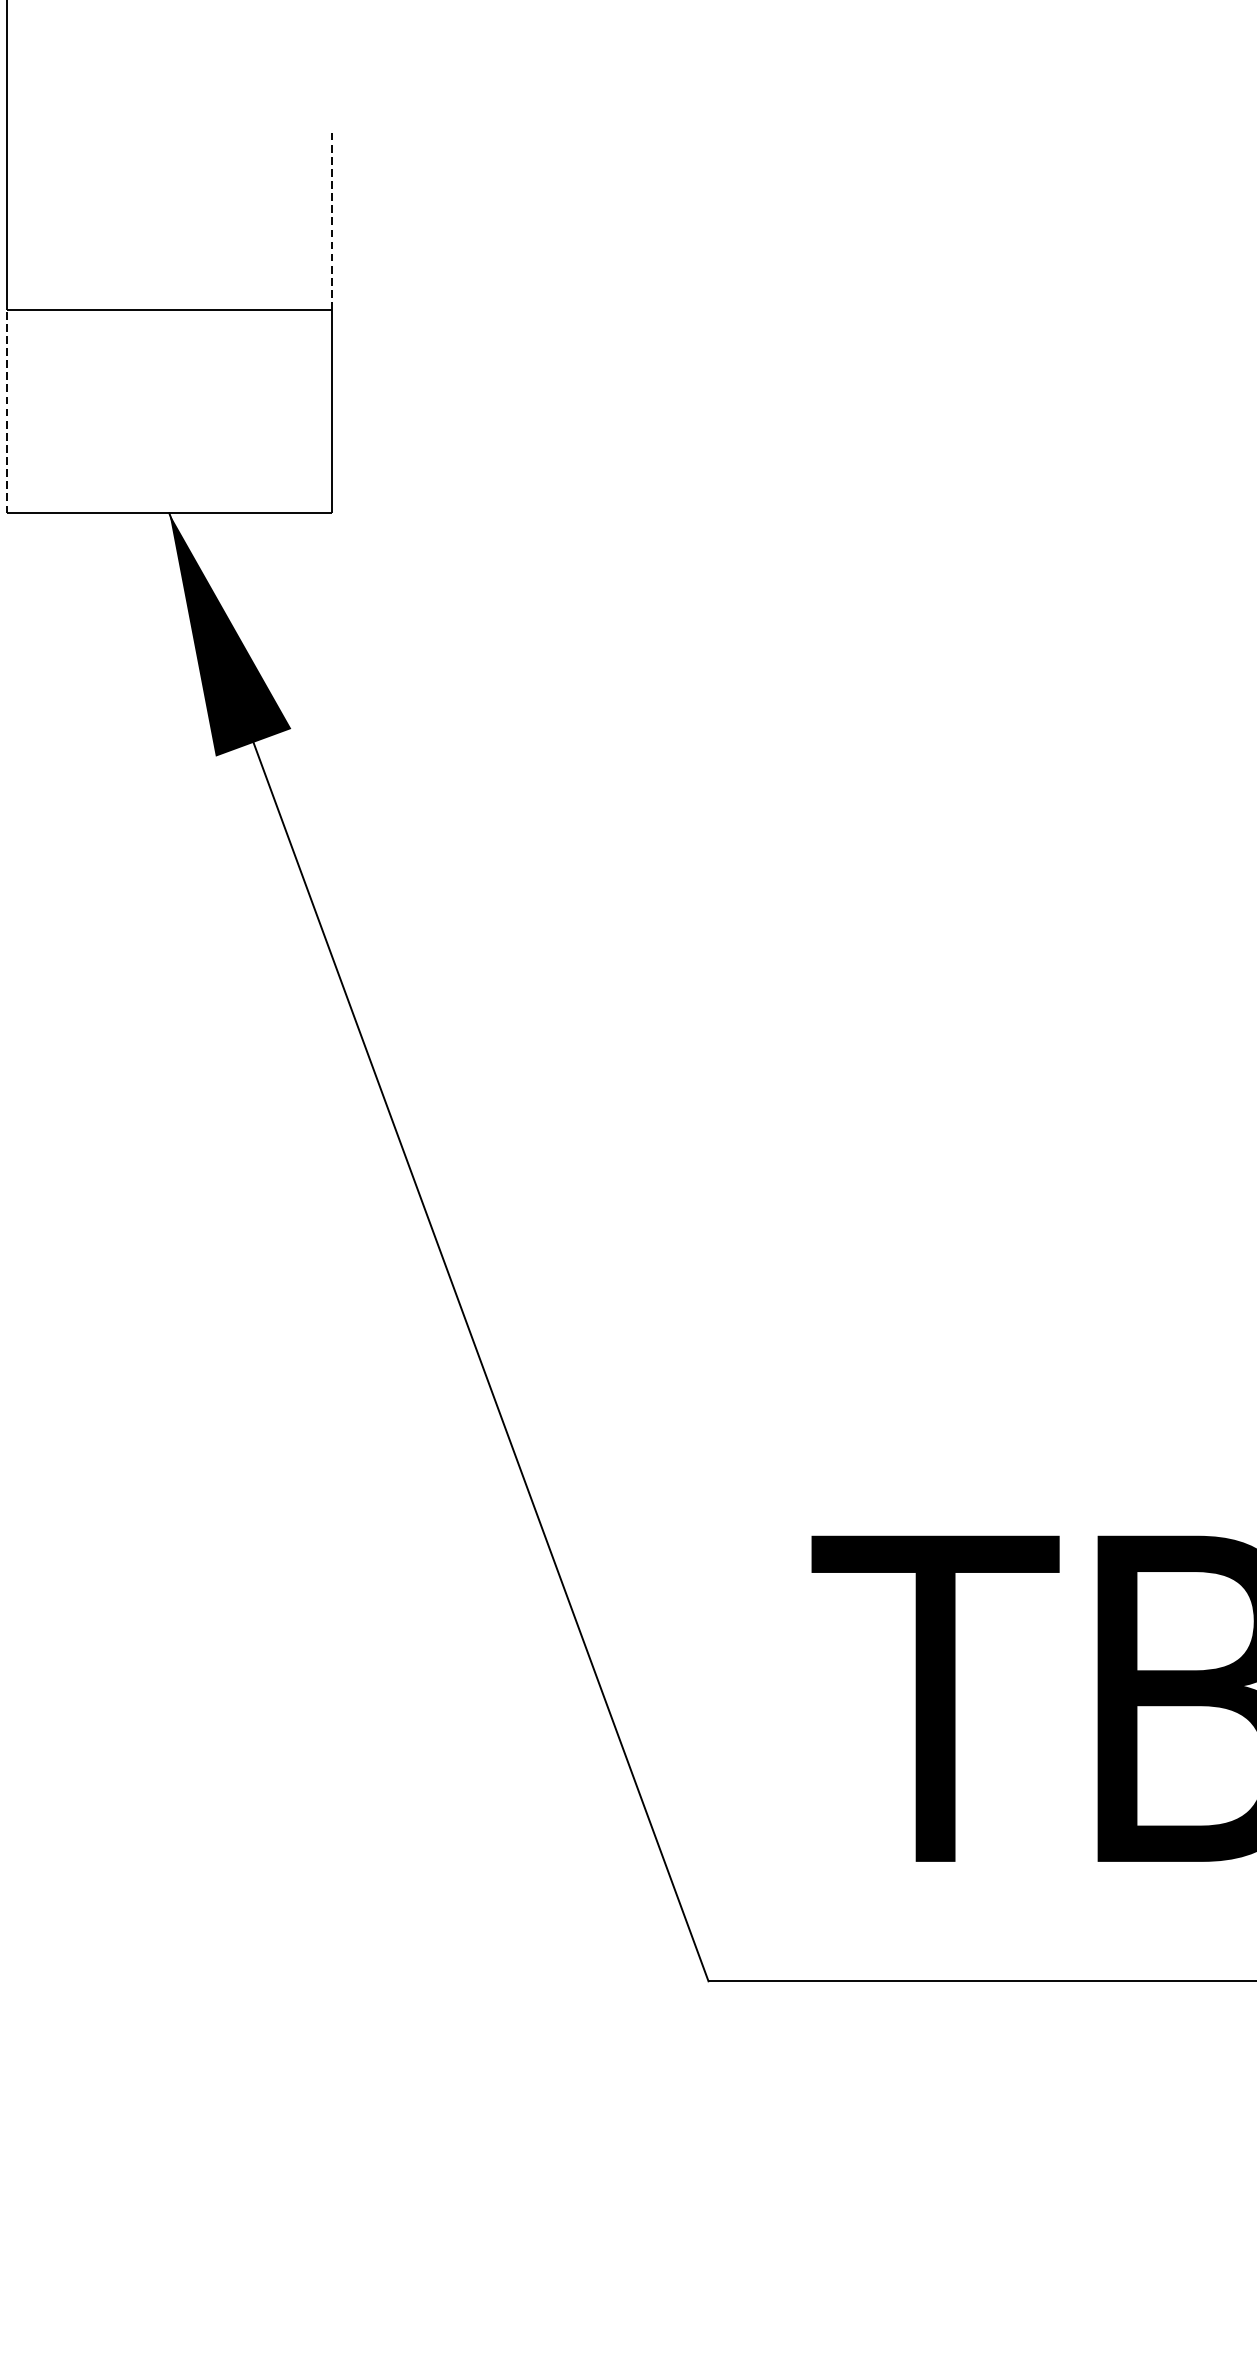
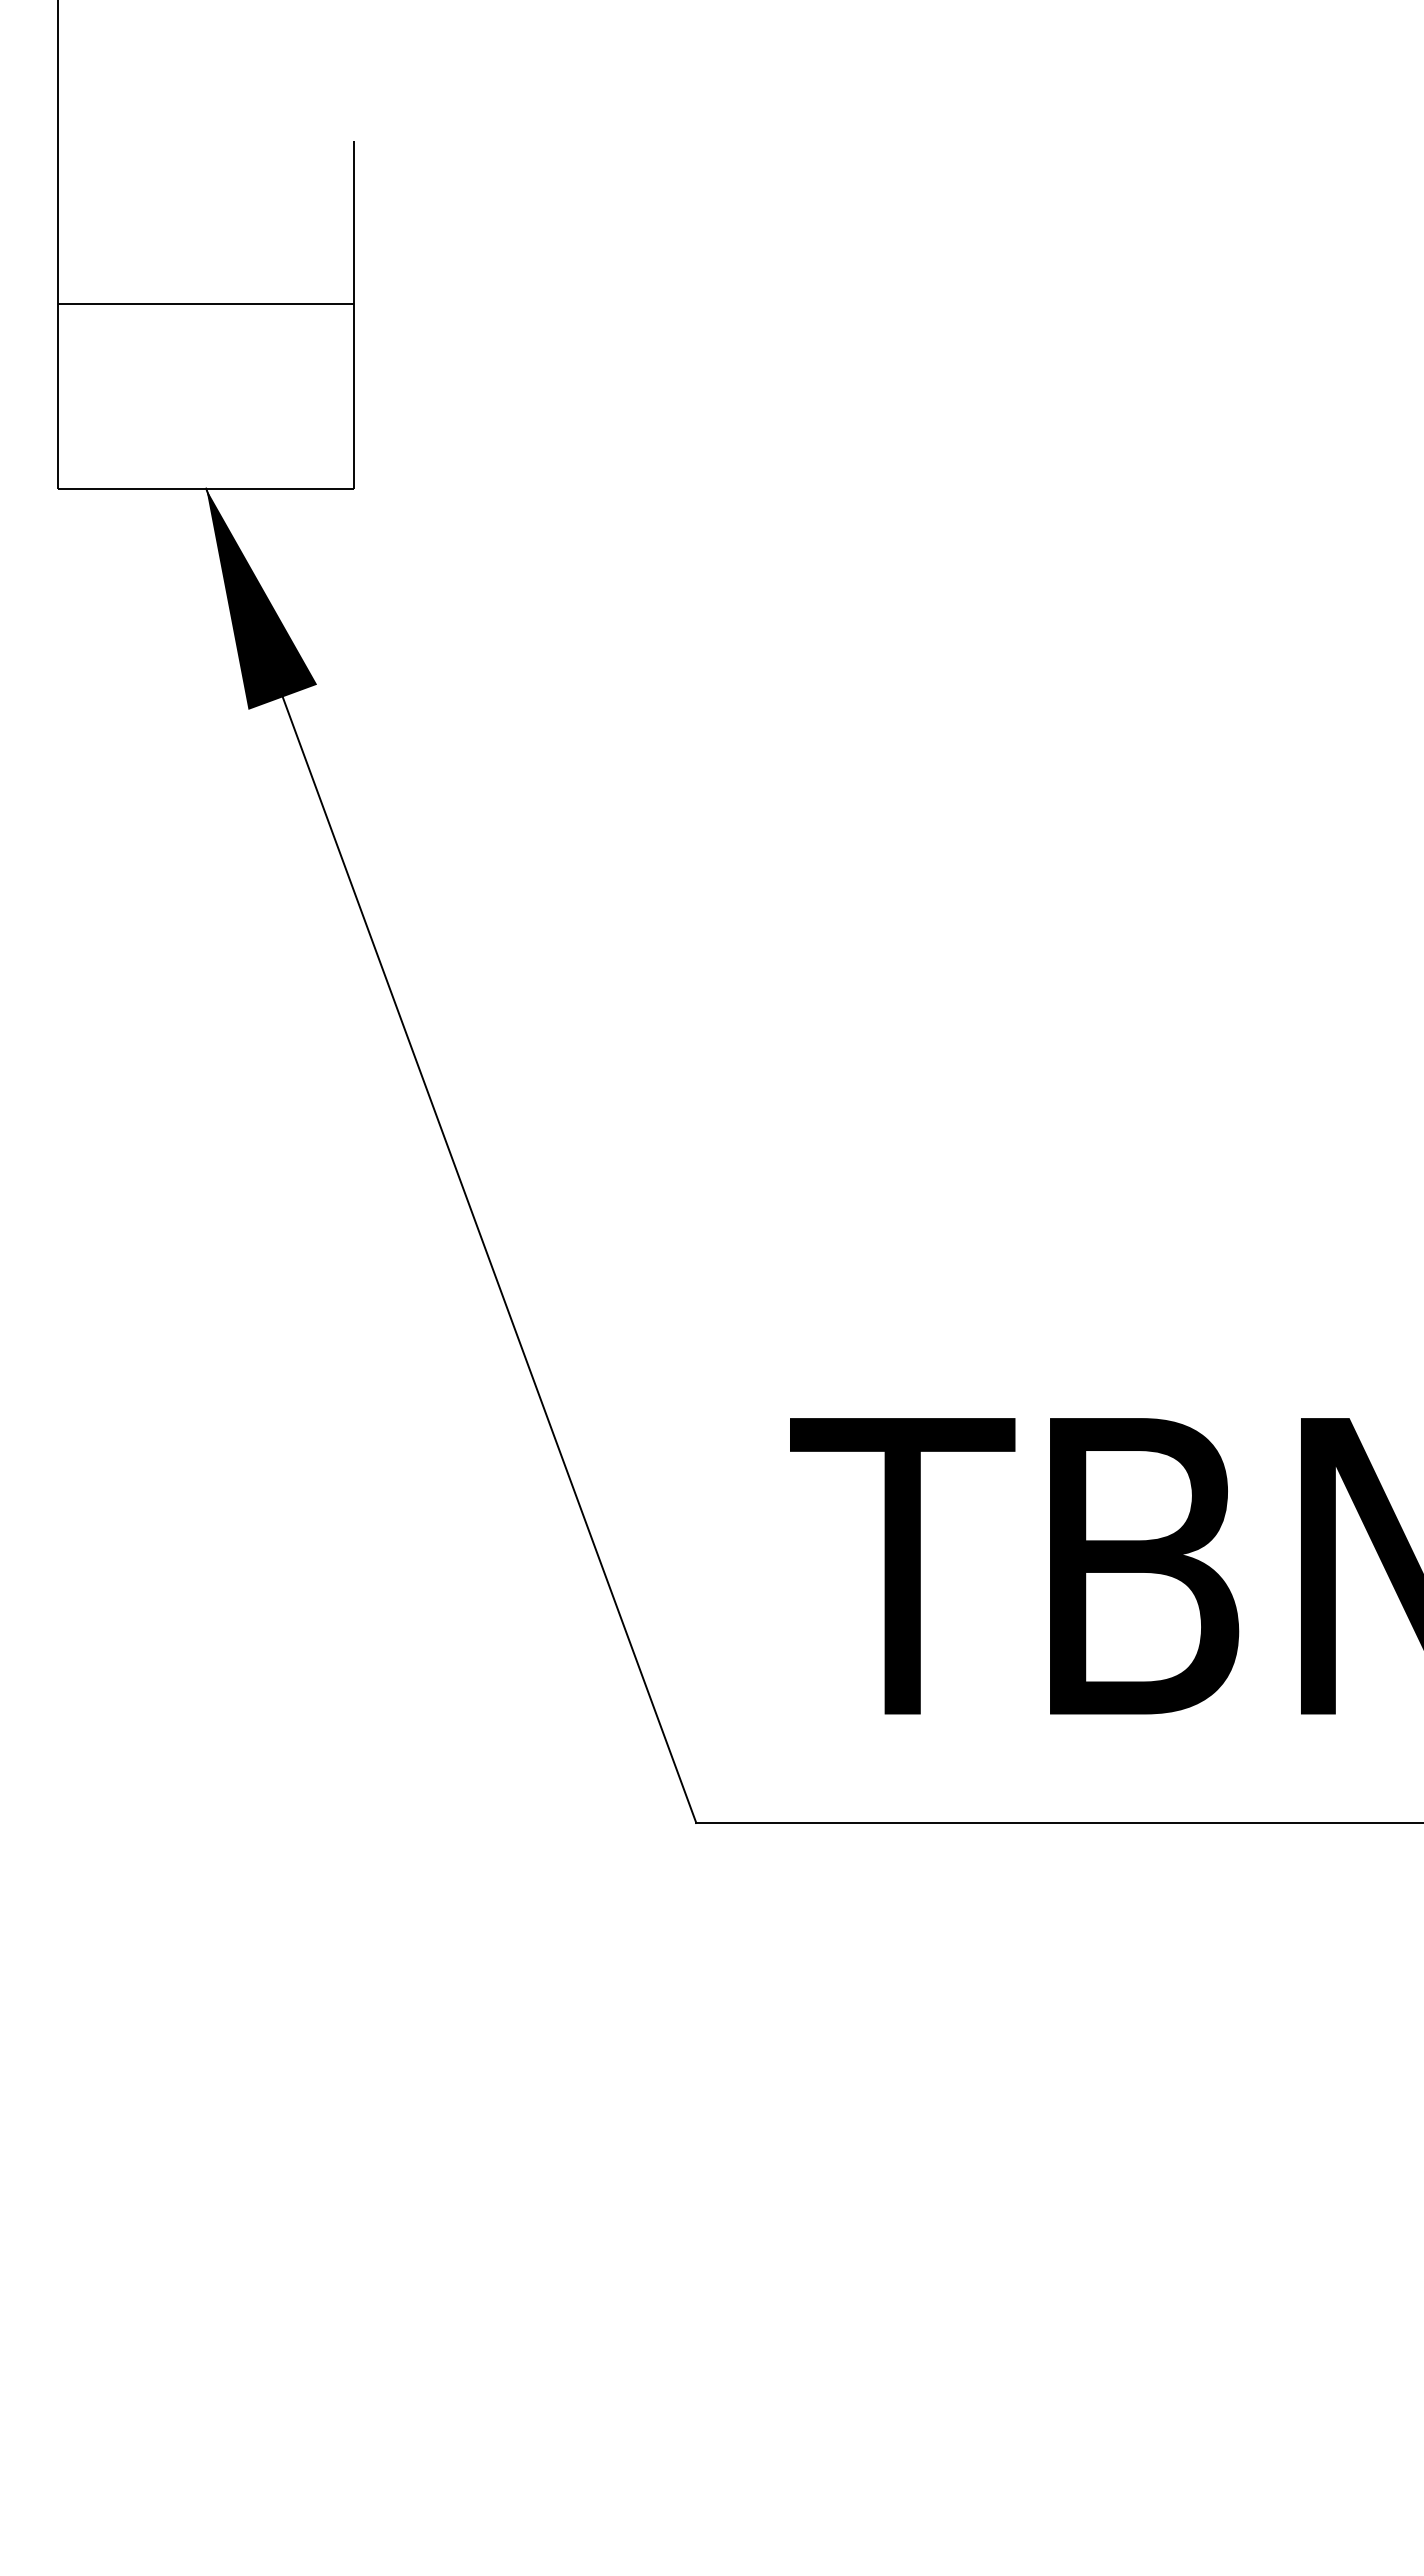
line: (332, 219) -> (354, 221), dashed -> solid
line: (6, 410) -> (58, 395), dashed -> solid

